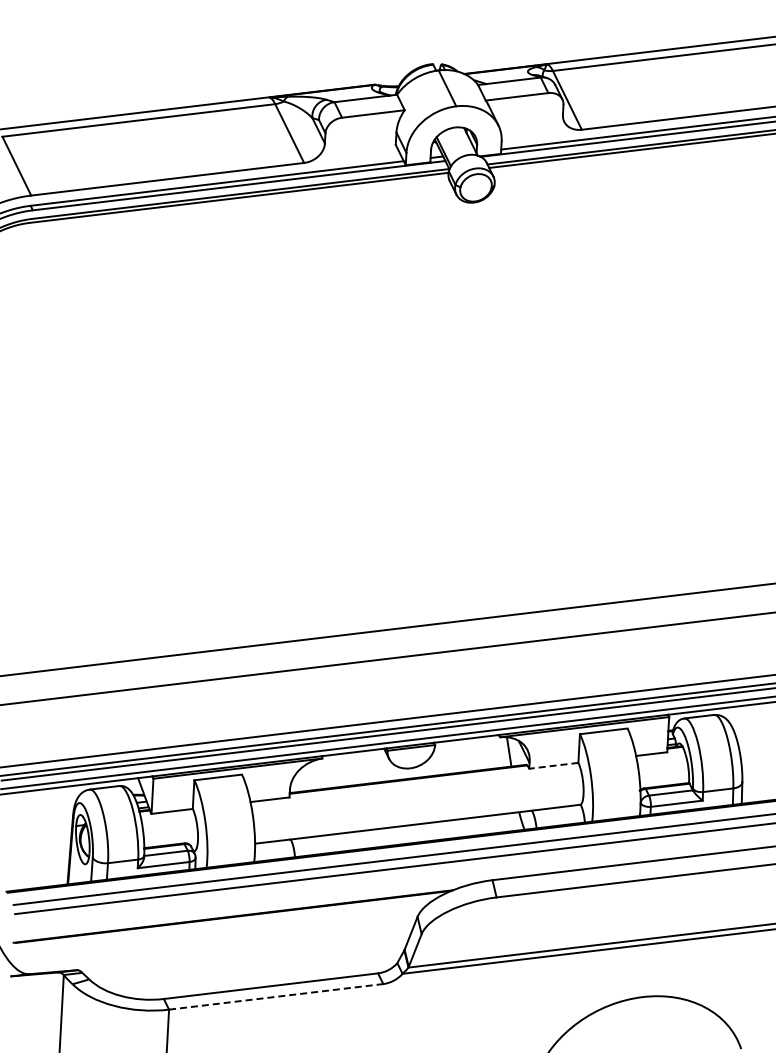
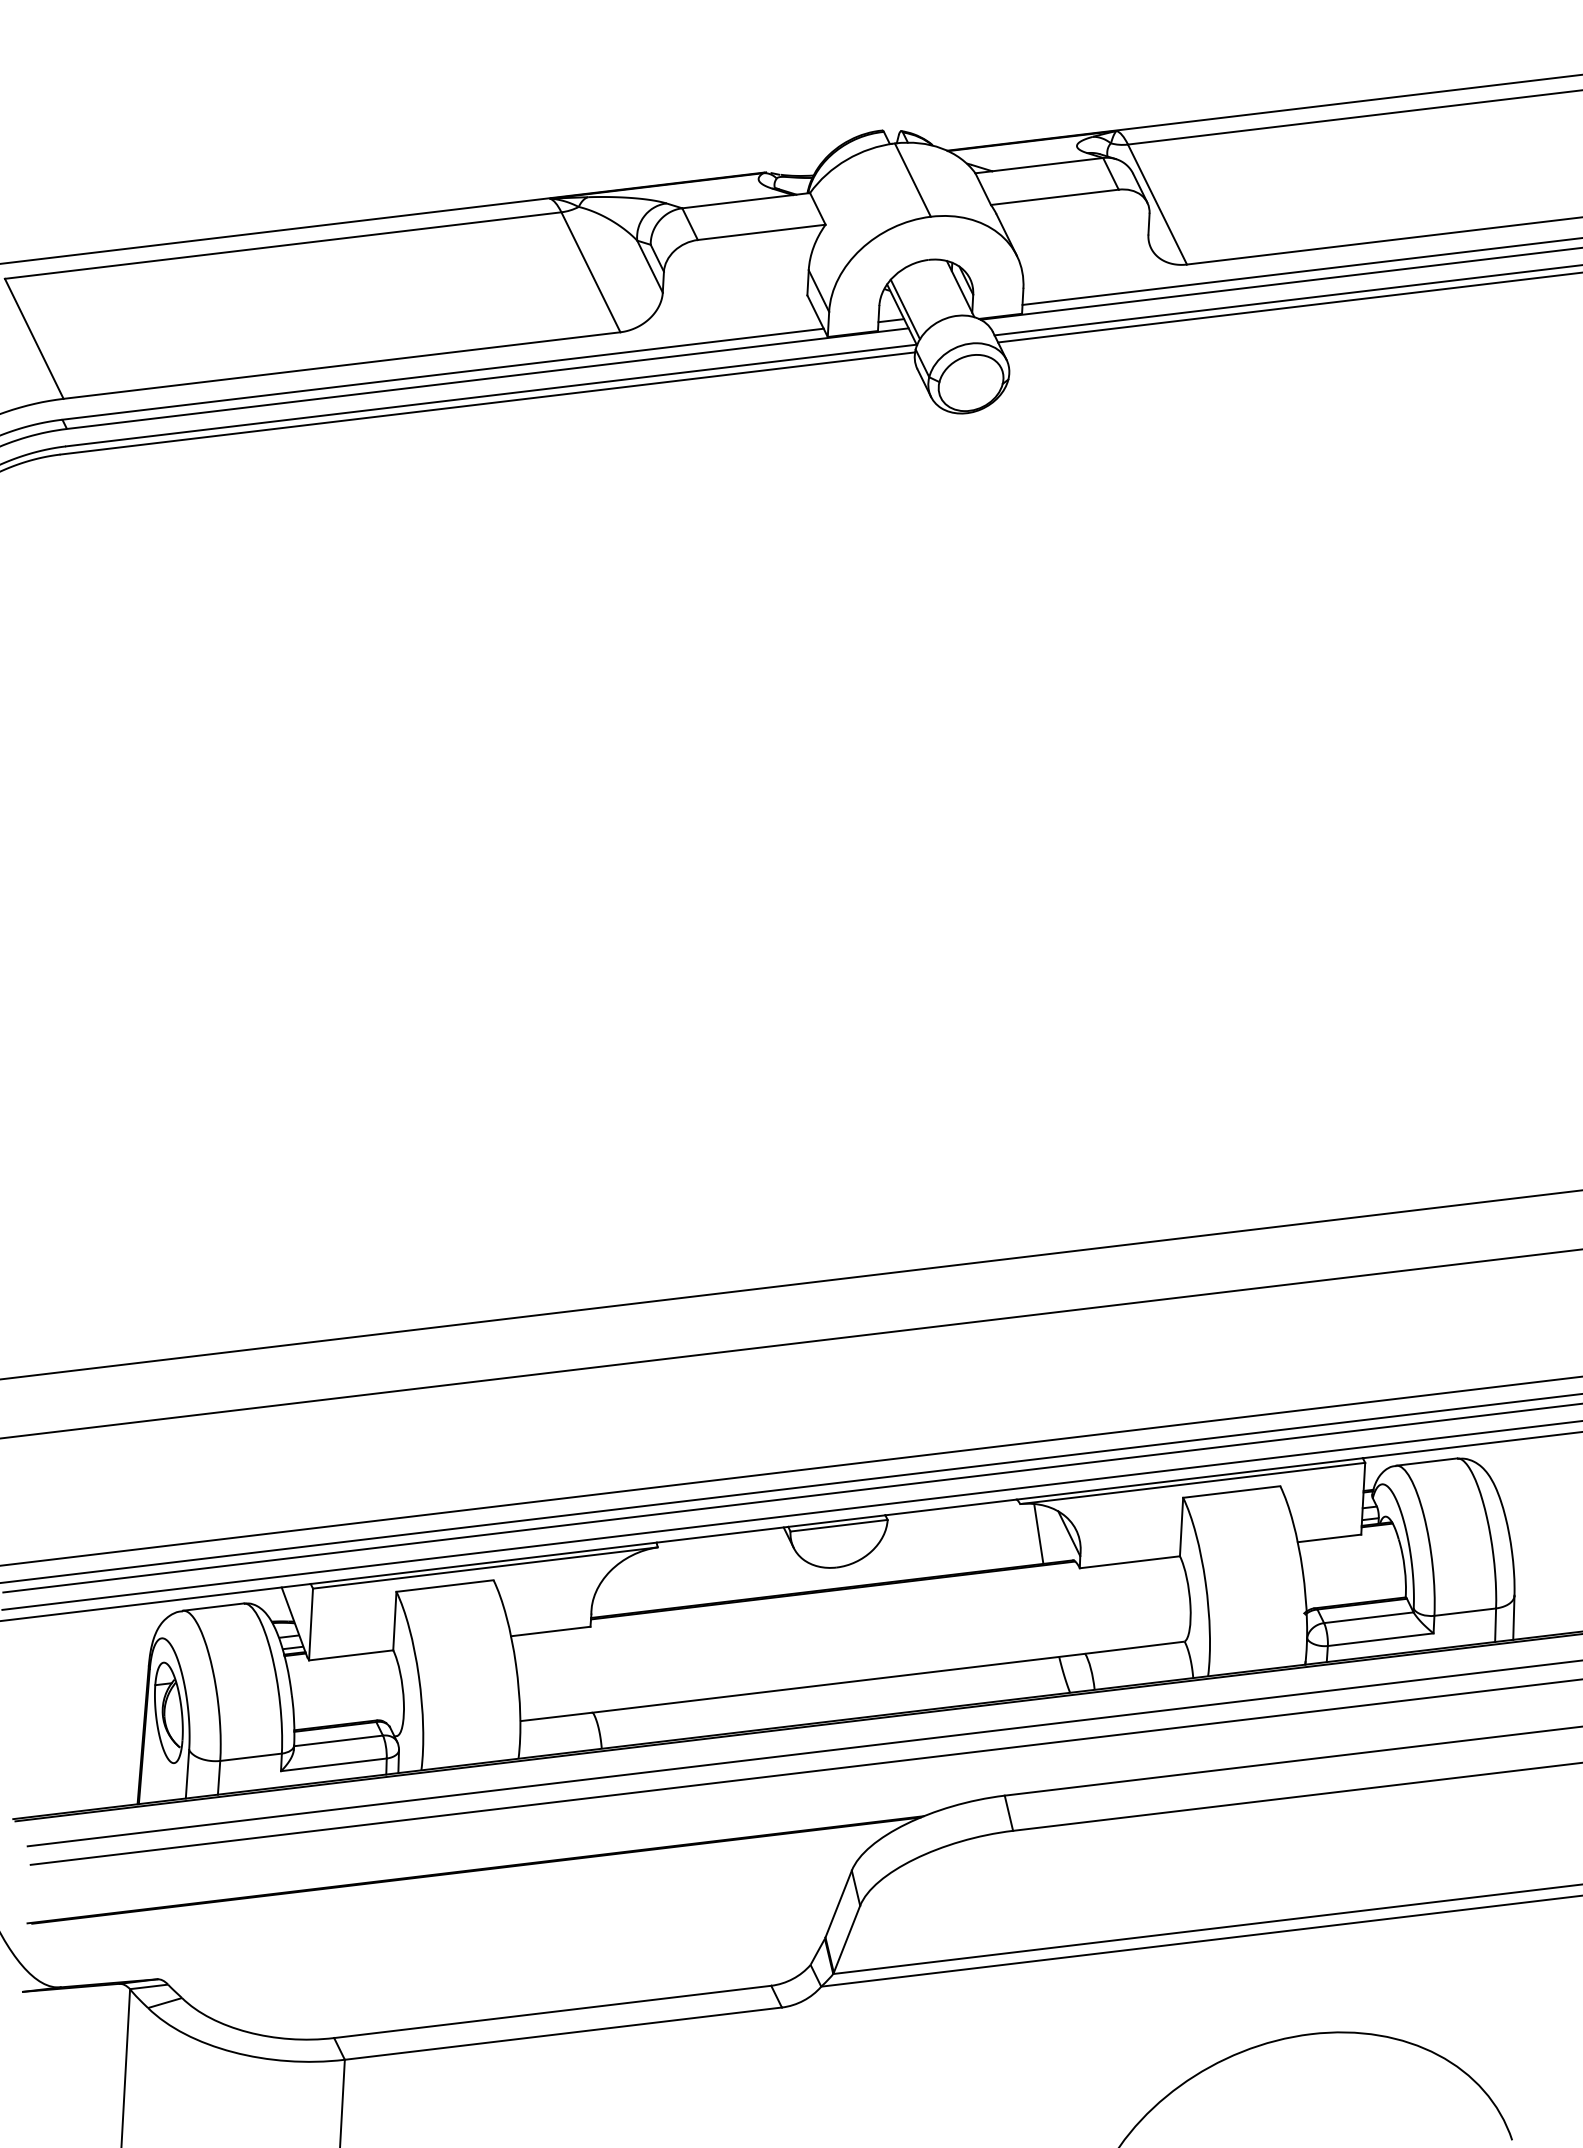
line: (553, 765) -> (1129, 1561), dashed -> solid
line: (276, 996) -> (564, 2032), dashed -> solid

